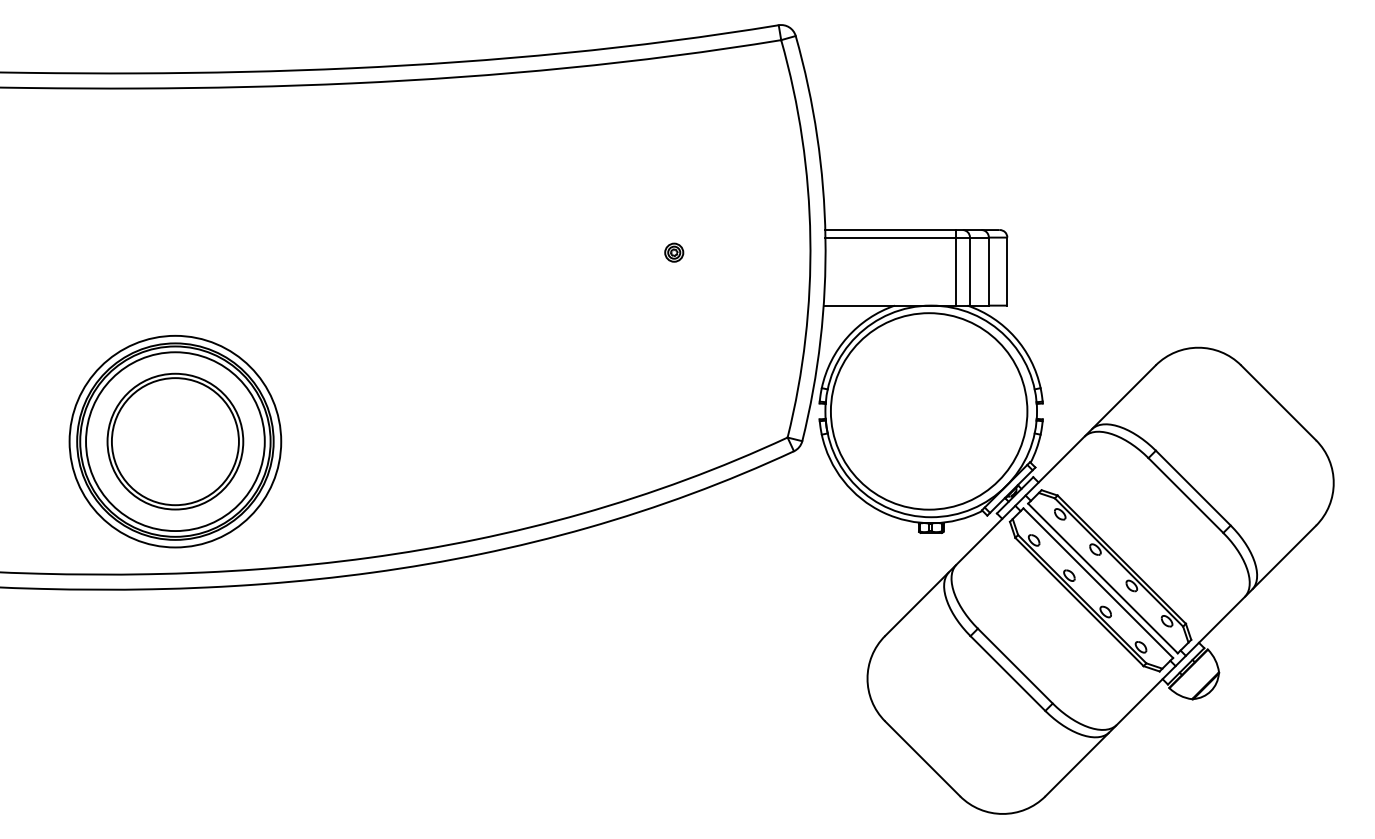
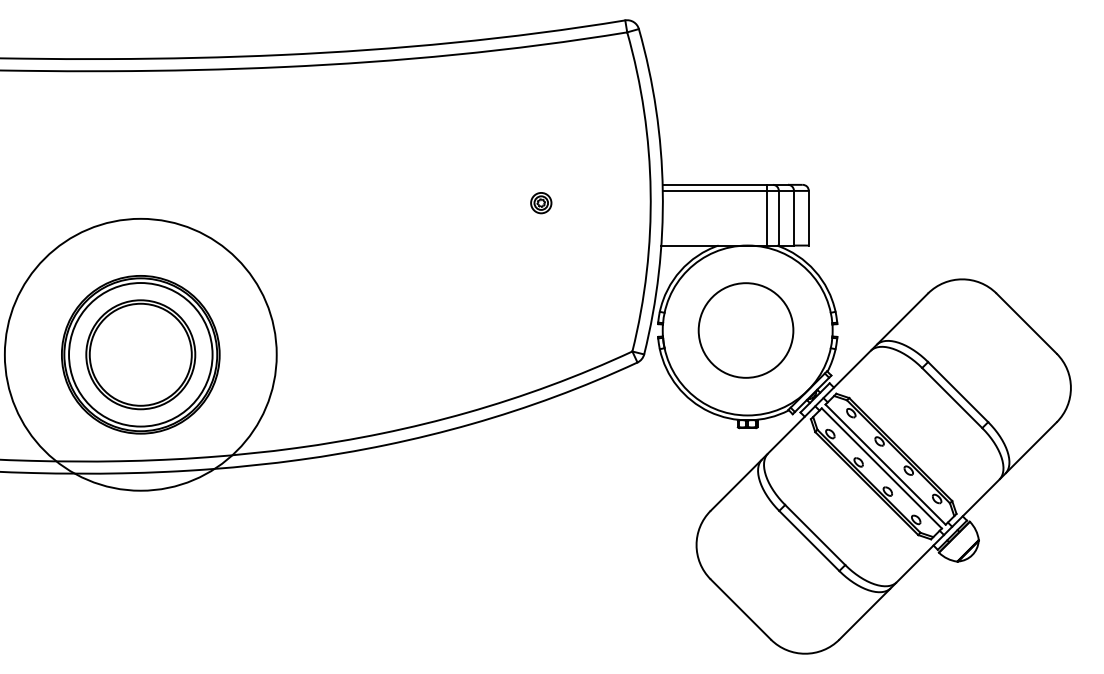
part: (674, 252) -> (541, 202), size x1.4
circle: (928, 411) -> (745, 330), size x0.6
circle: (175, 441) -> (140, 354), size x1.6

